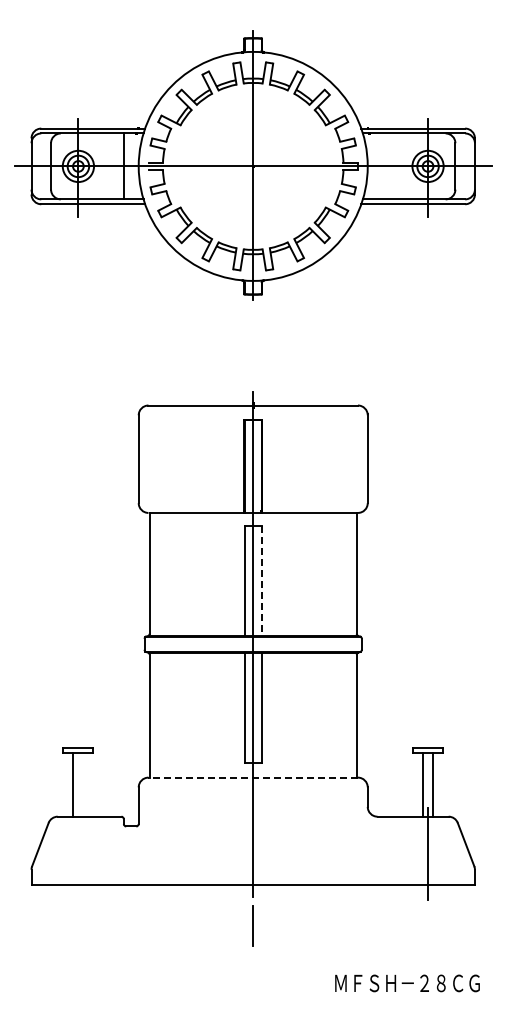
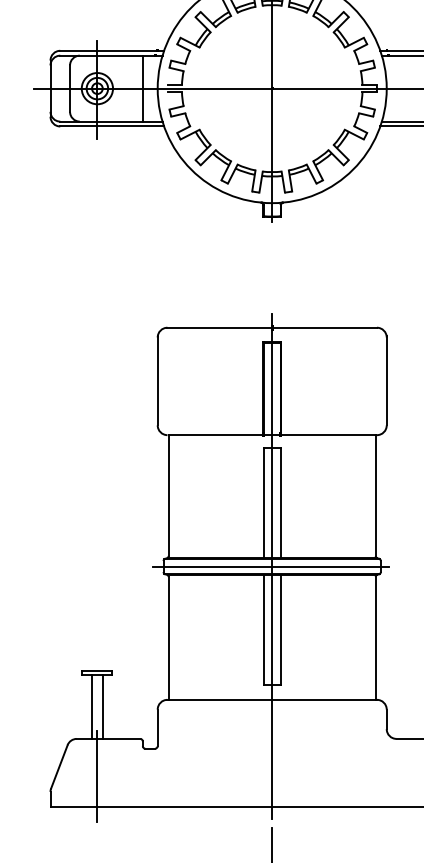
line: (261, 580) -> (280, 502), dashed -> solid
line: (252, 644) -> (271, 566), added
line: (253, 777) -> (272, 699), dashed -> solid
line: (83, 784) -> (102, 706), added
line: (78, 854) -> (97, 776), added

